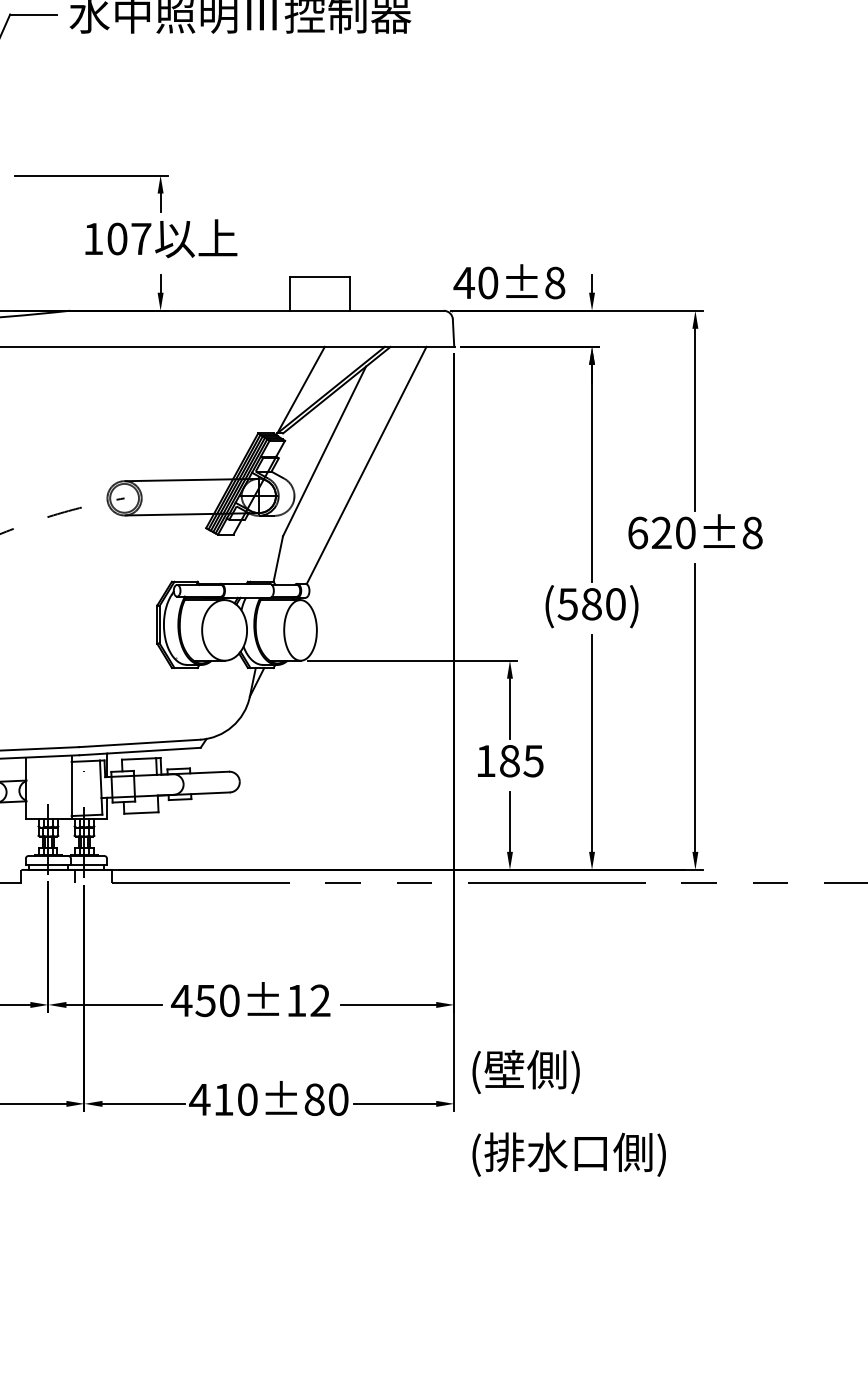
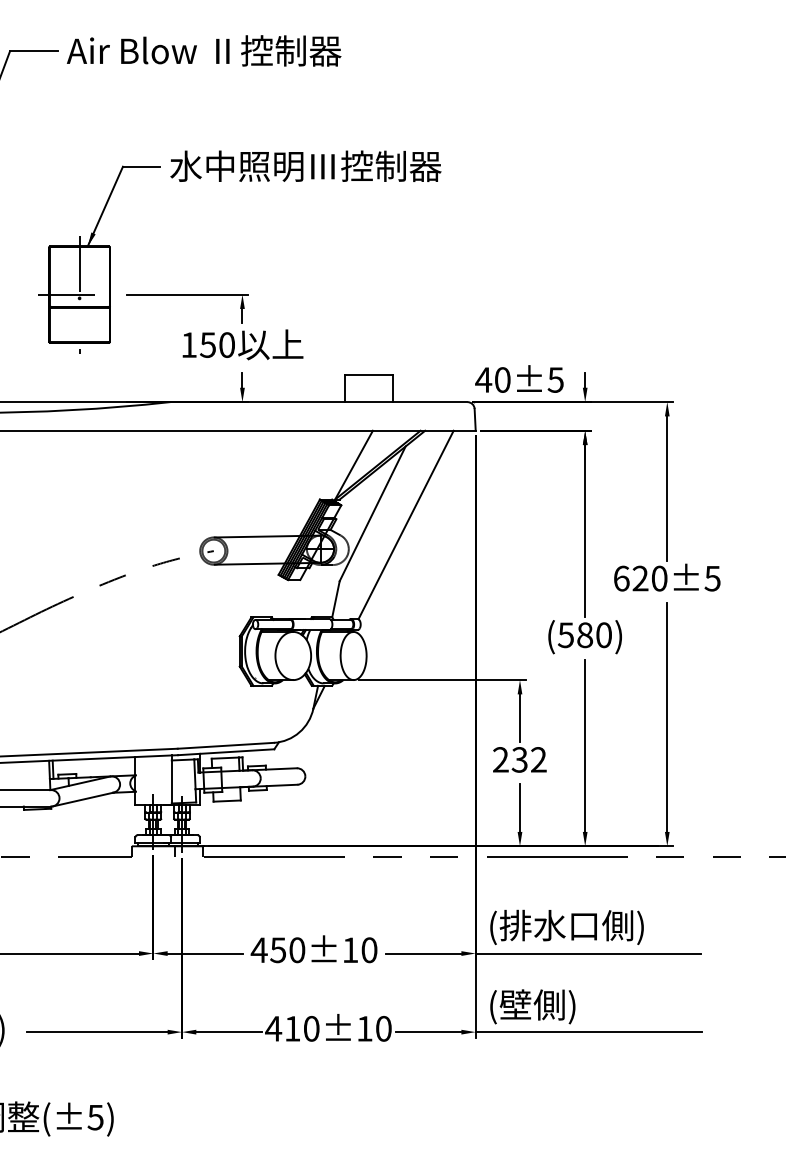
text: (129, 238) -> (217, 344), 107 -> 150
text: (554, 282) -> (555, 379), 40±8 -> 40±5
text: (752, 532) -> (712, 578), 620±8 -> 620±5
text: (509, 760) -> (519, 759), 185 -> 232
text: (320, 1001) -> (369, 950), 450±12 -> 450±10
line: (596, 1004) -> (588, 953), added
text: (314, 1099) -> (364, 1028), 410±80 -> 410±10
line: (596, 1104) -> (588, 1032), added
text: (568, 1153) -> (566, 926), moved

